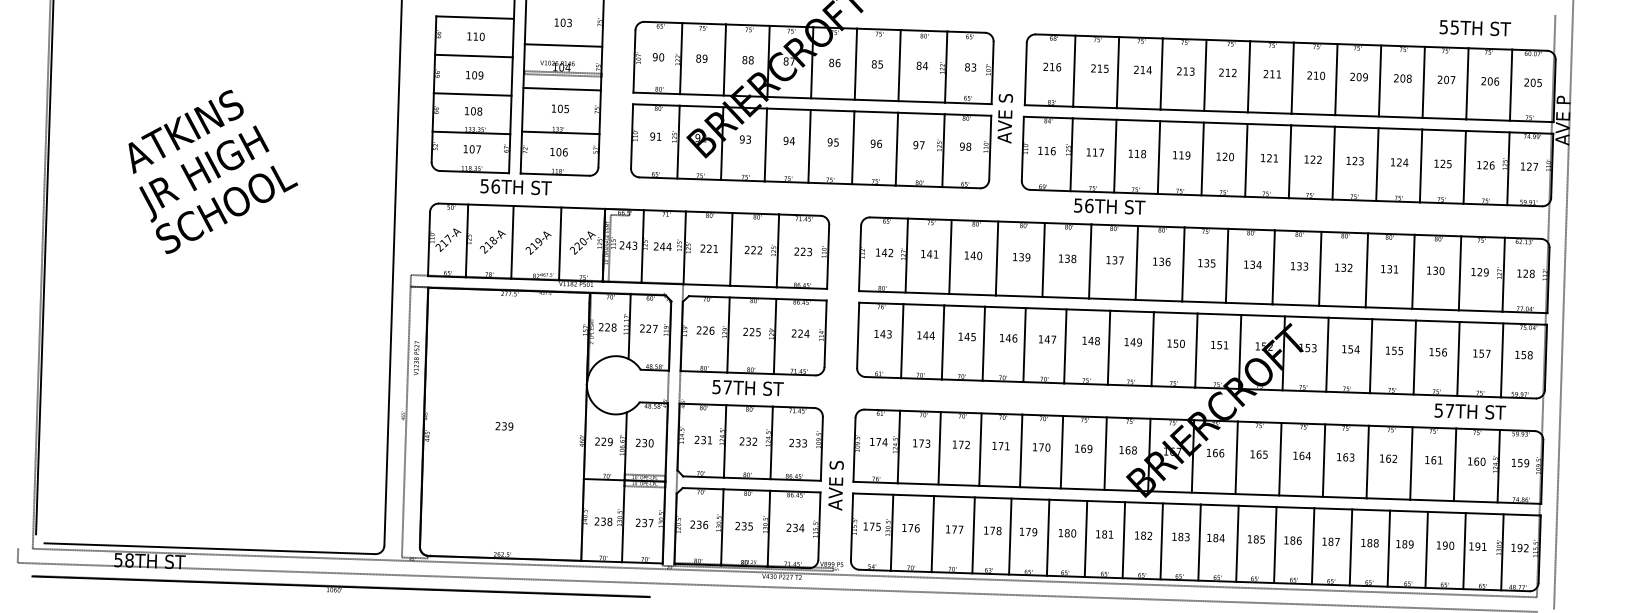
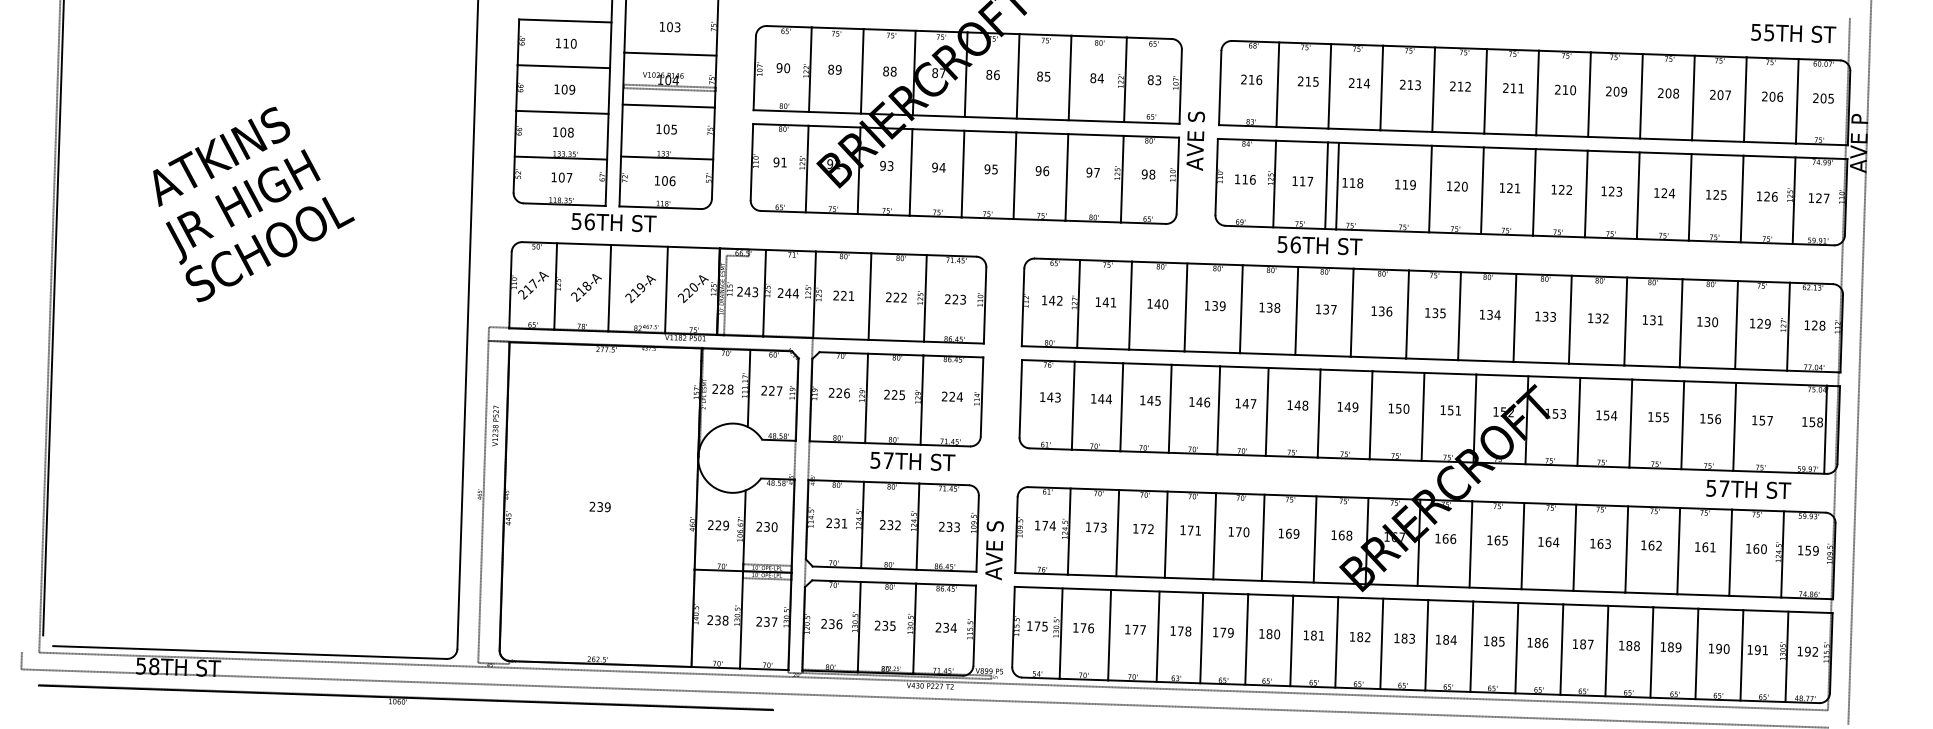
text: (1475, 28) -> (1793, 33), moved
line: (1158, 157) -> (1337, 186), moved
line: (1502, 360) -> (1825, 429), moved
text: (747, 388) -> (912, 461), moved
text: (836, 485) -> (994, 550), moved

